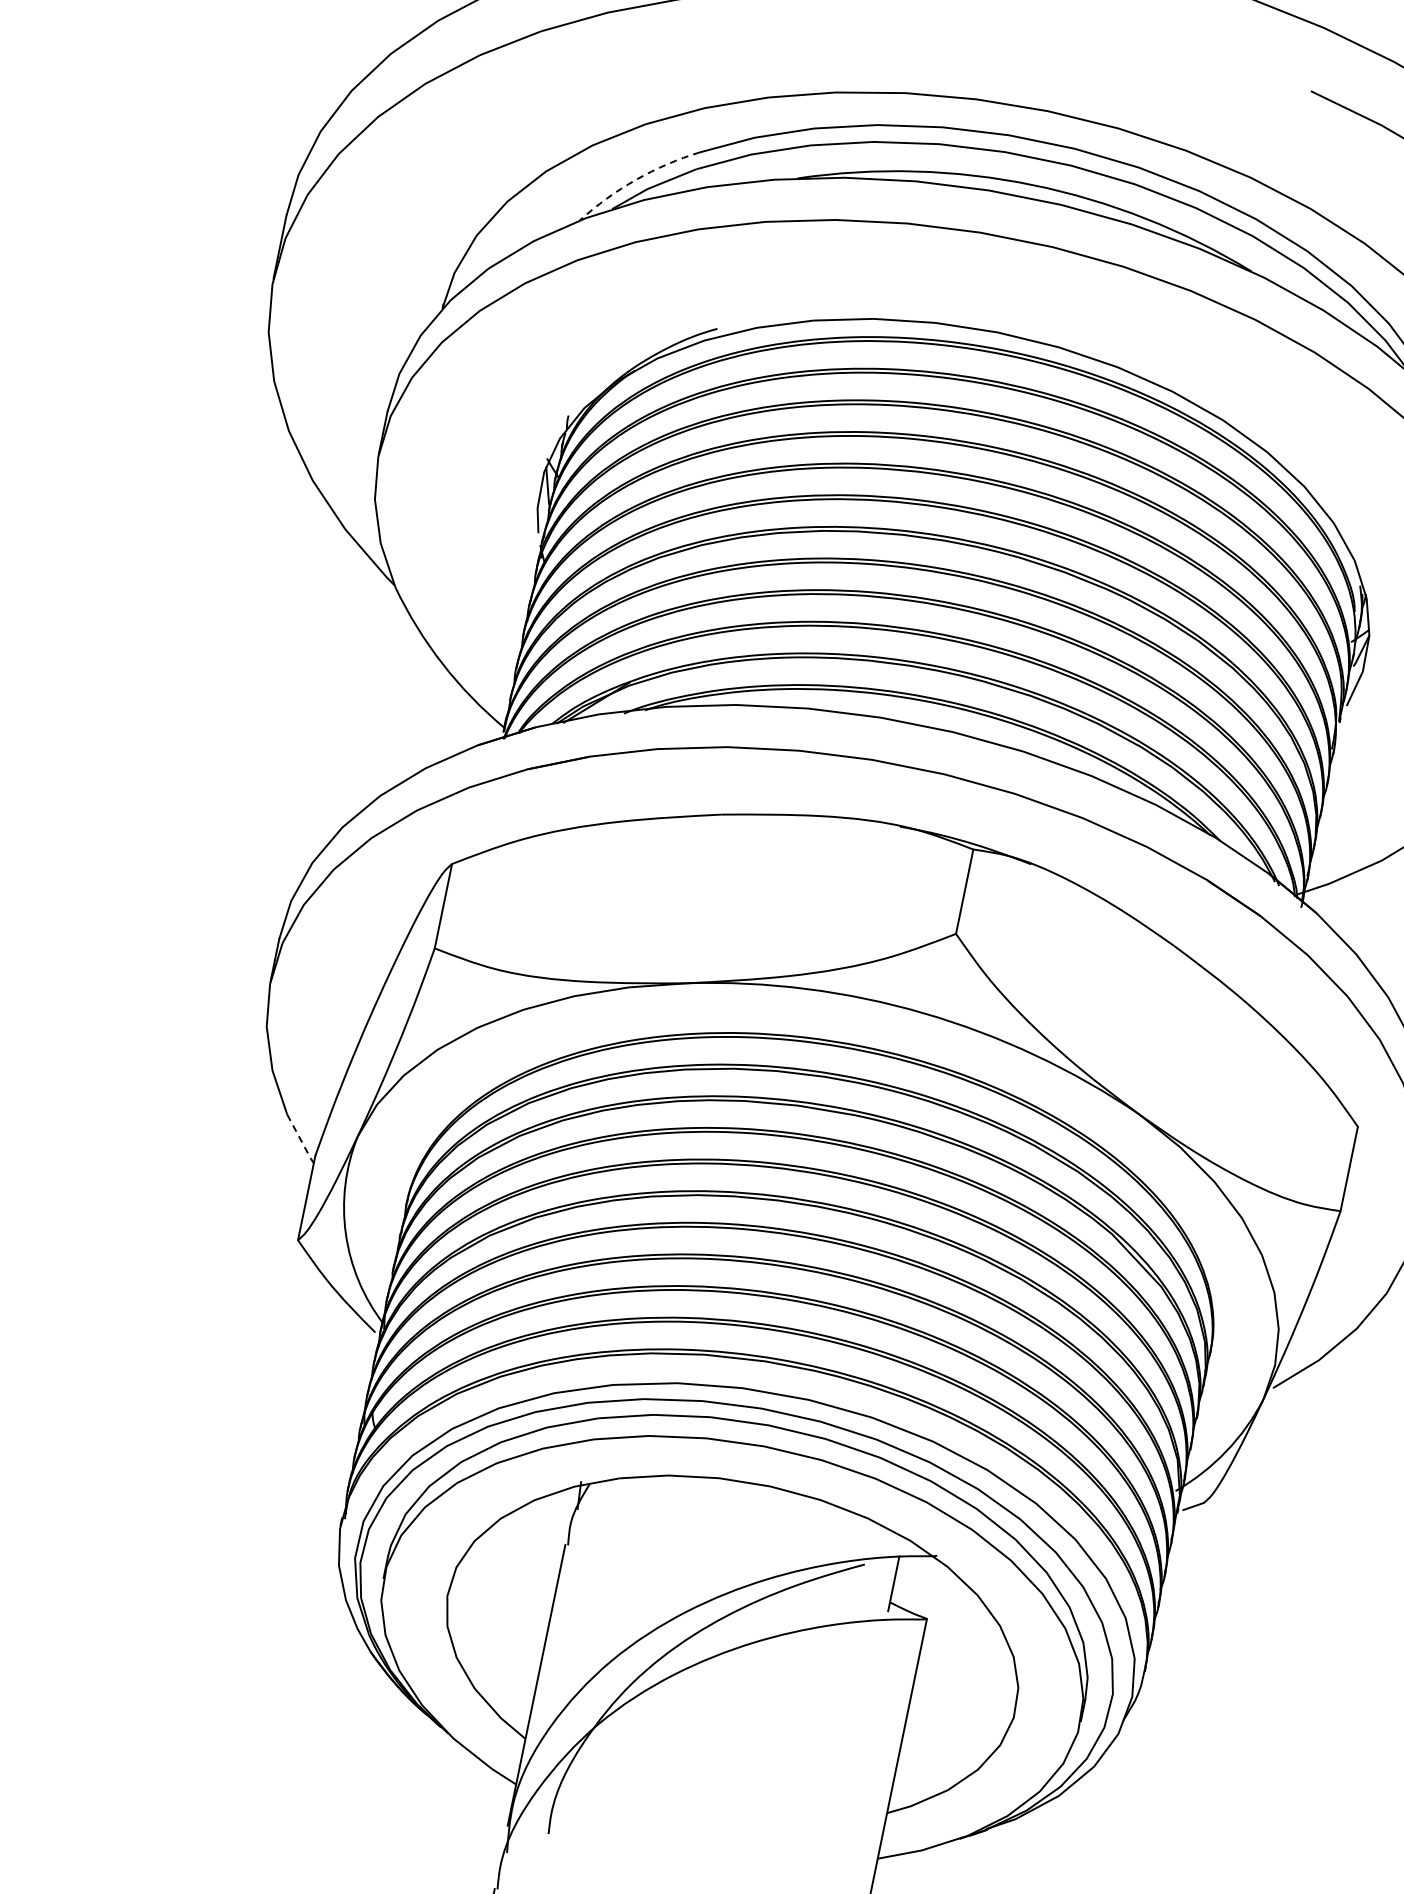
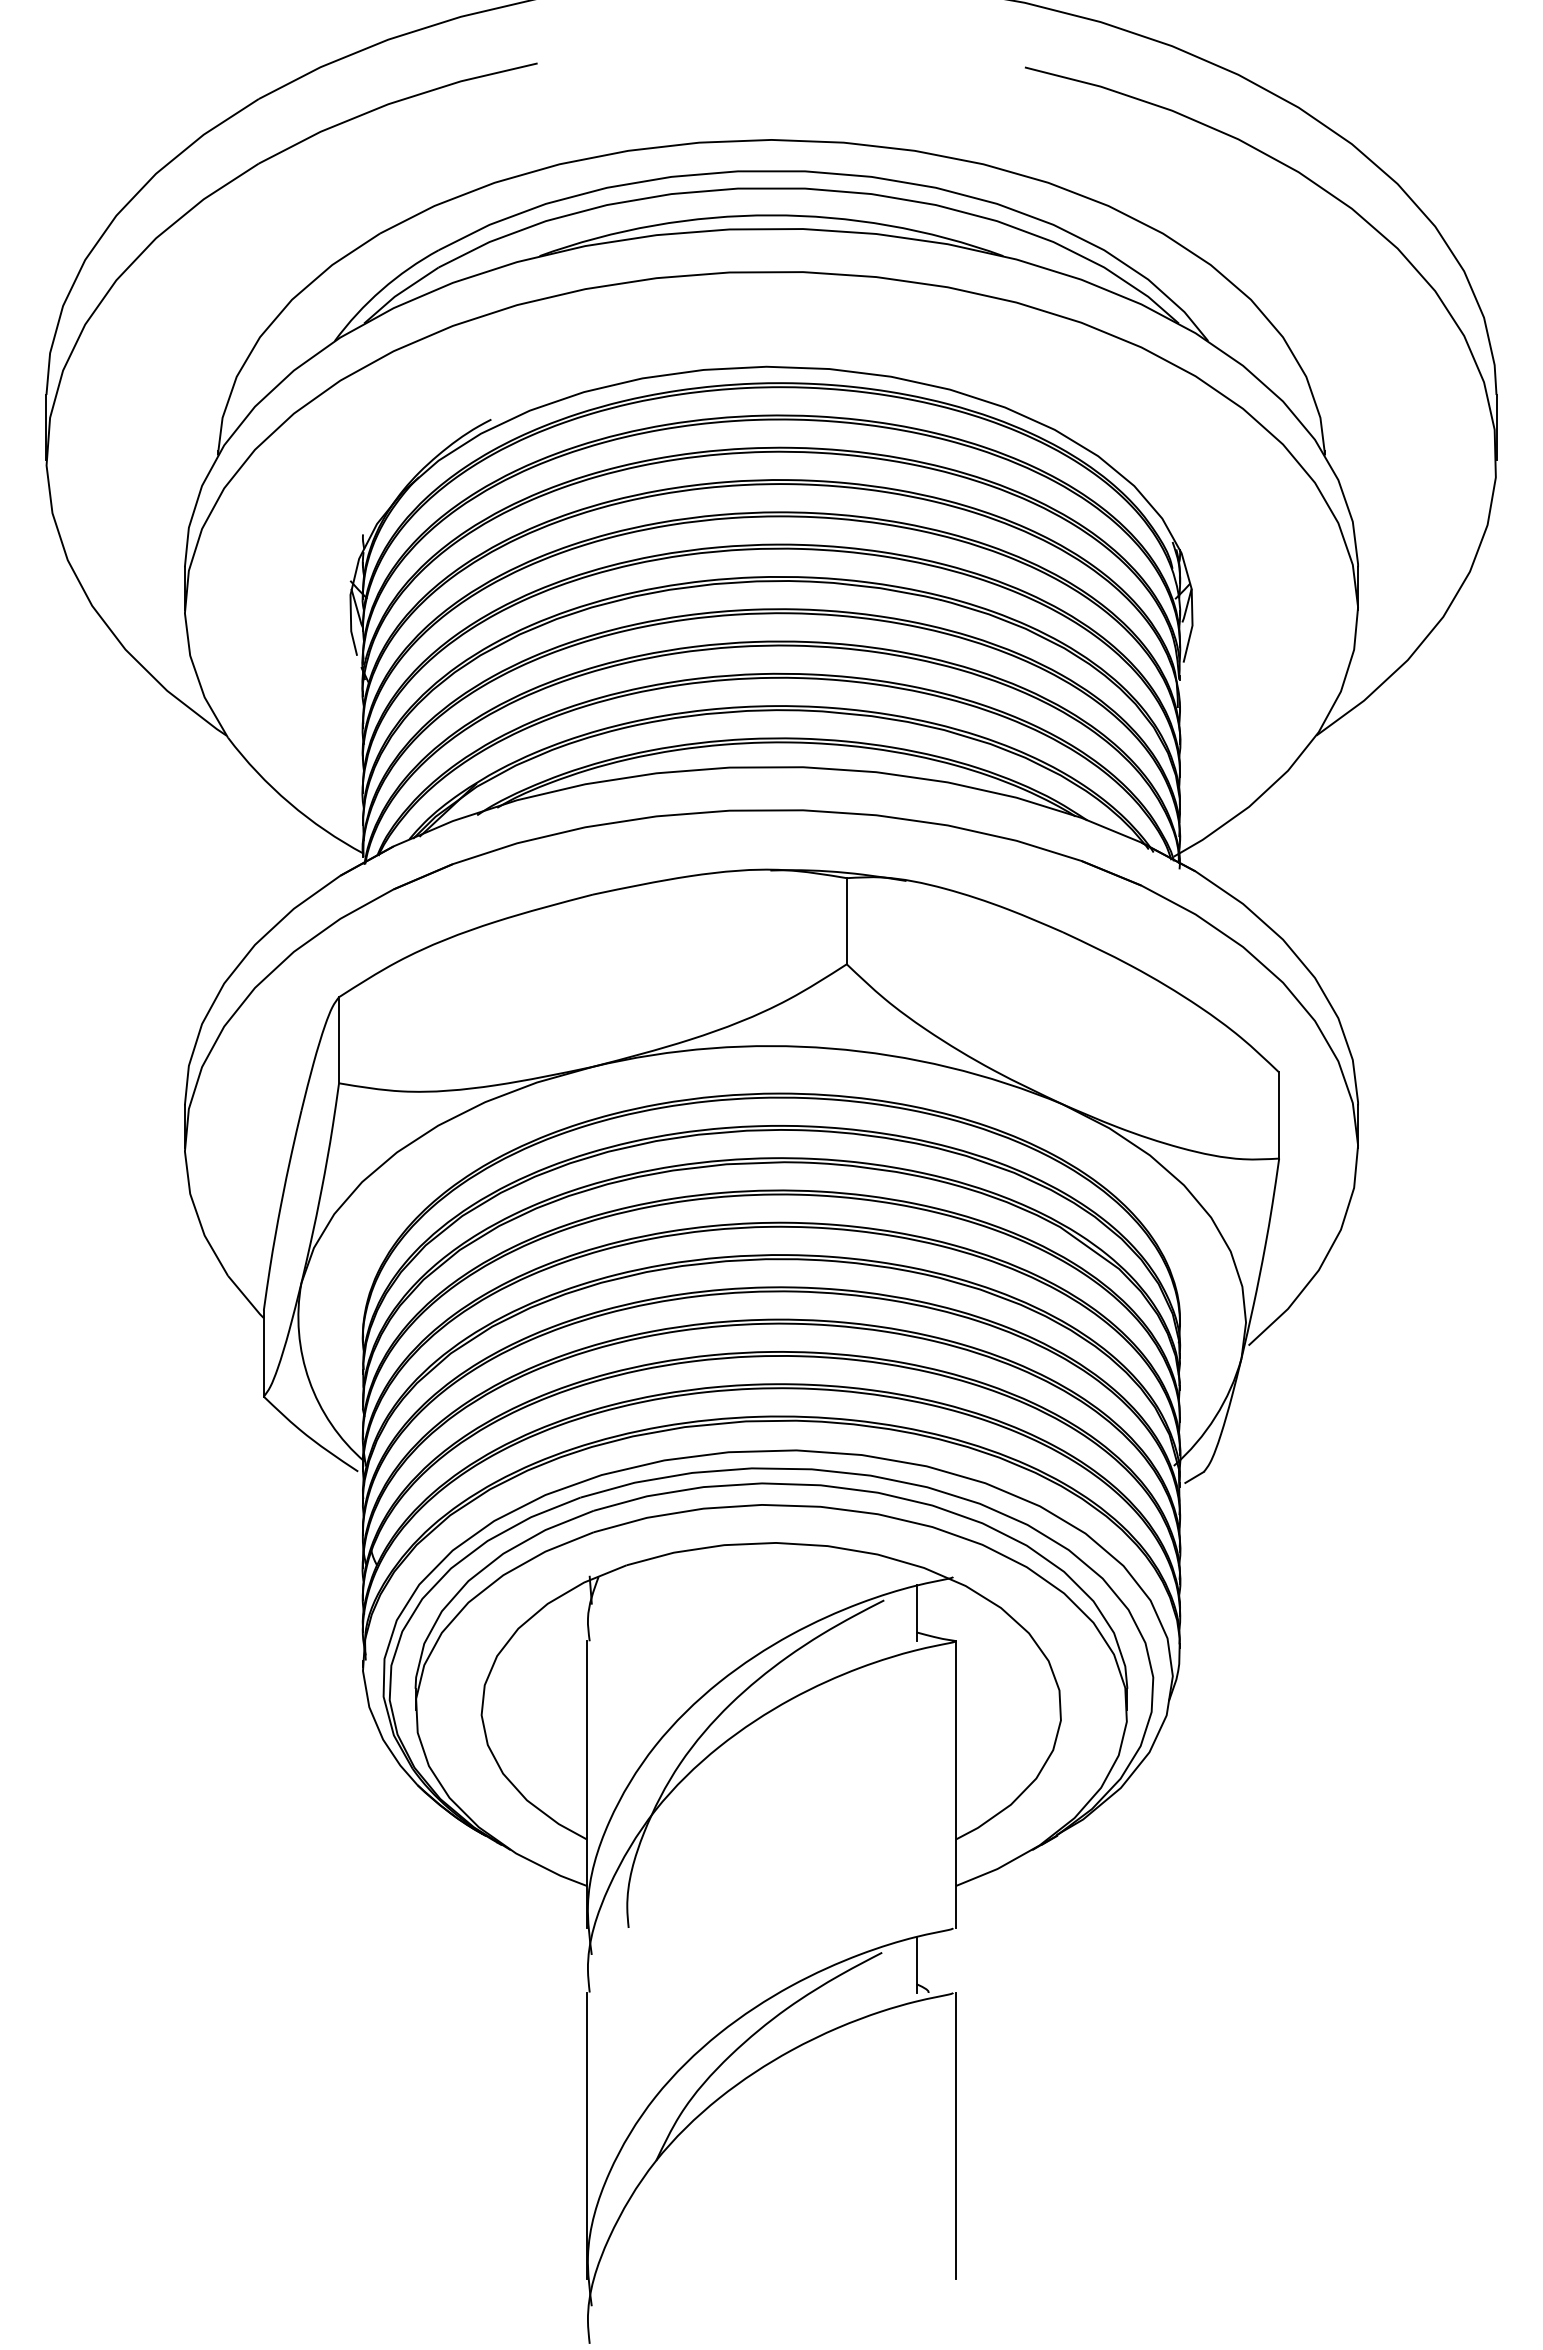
arc: (635, 179) -> (381, 289), dashed -> solid
line: (300, 1140) -> (246, 1298), dashed -> solid

